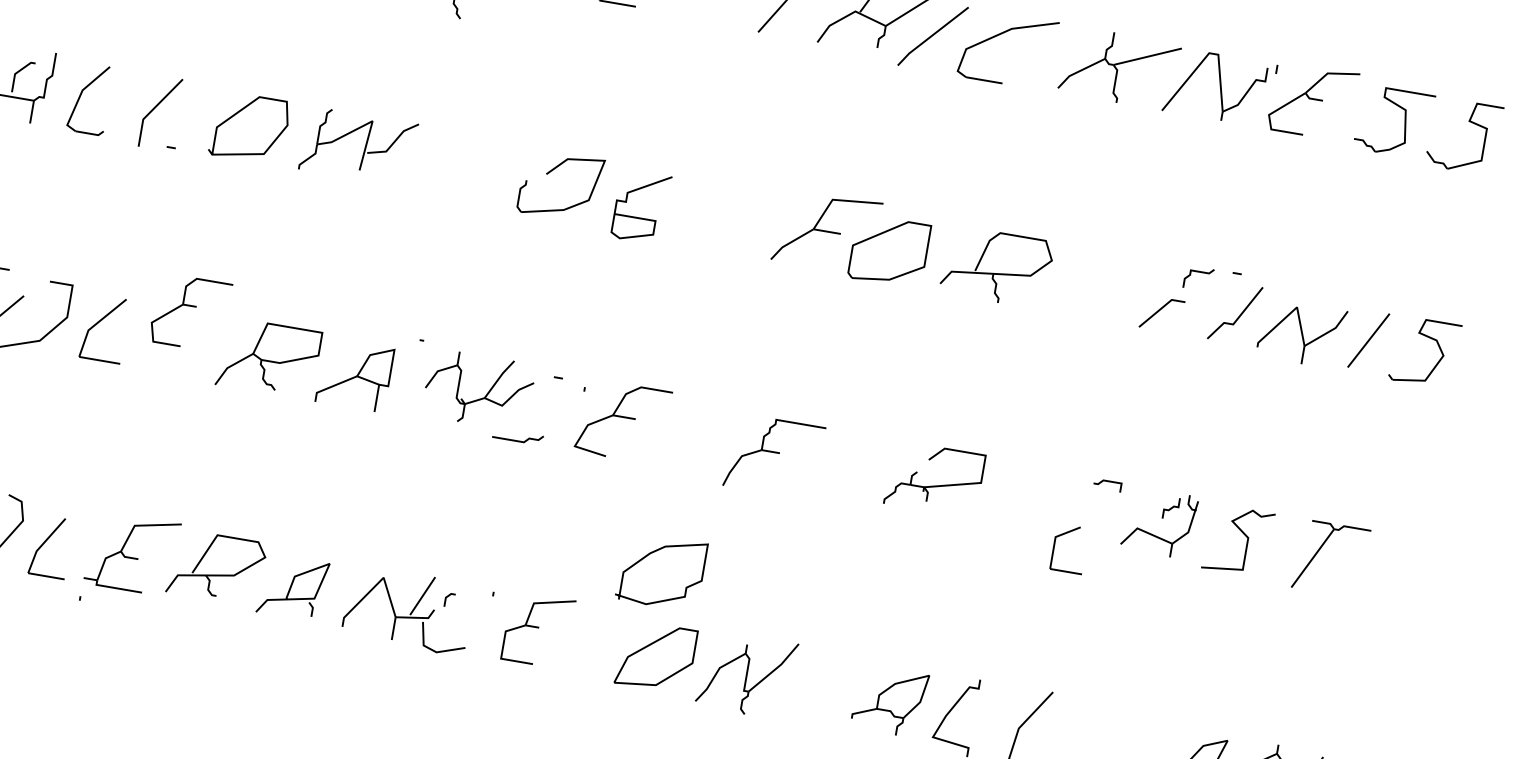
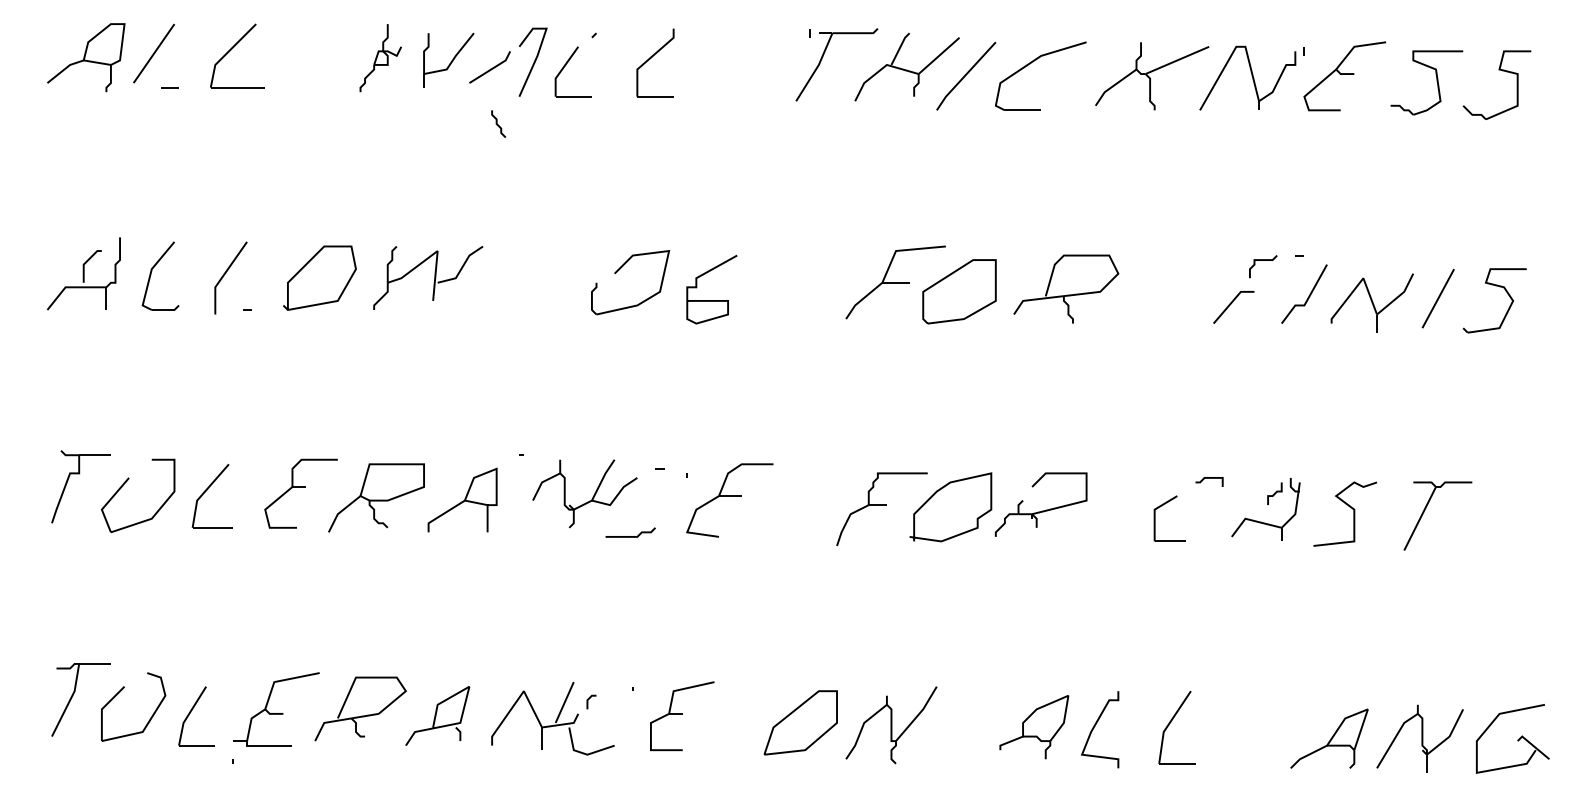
part: (189, 312) -> (300, 493), moved
part: (1064, 535) -> (1162, 506), moved
curve: (654, 552) -> (940, 490), moved

